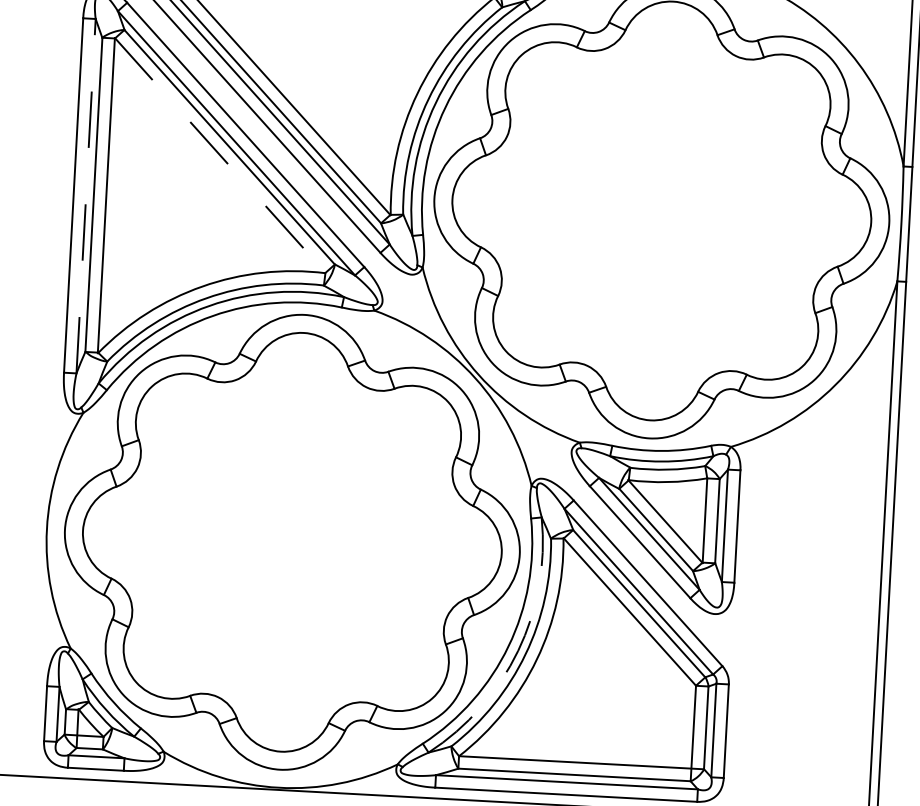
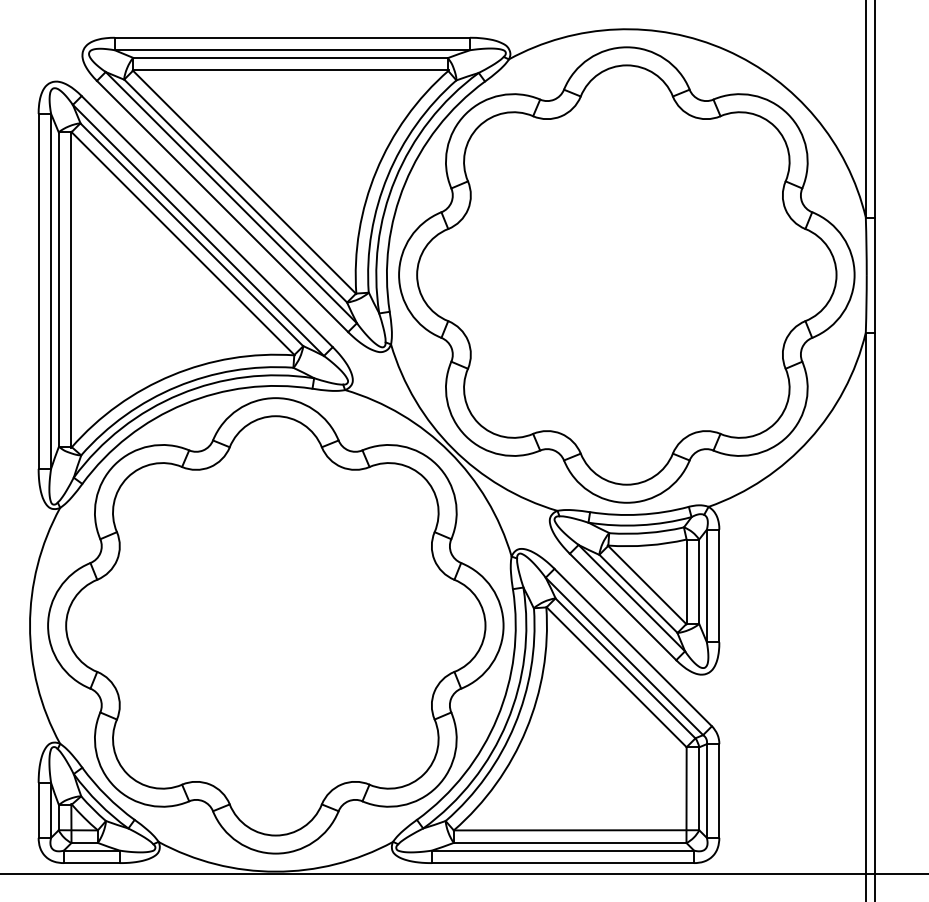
line: (220, 155) -> (183, 243), dashed -> solid
line: (86, 195) -> (51, 290), dashed -> solid
arc: (518, 651) -> (507, 722), dashed -> solid

